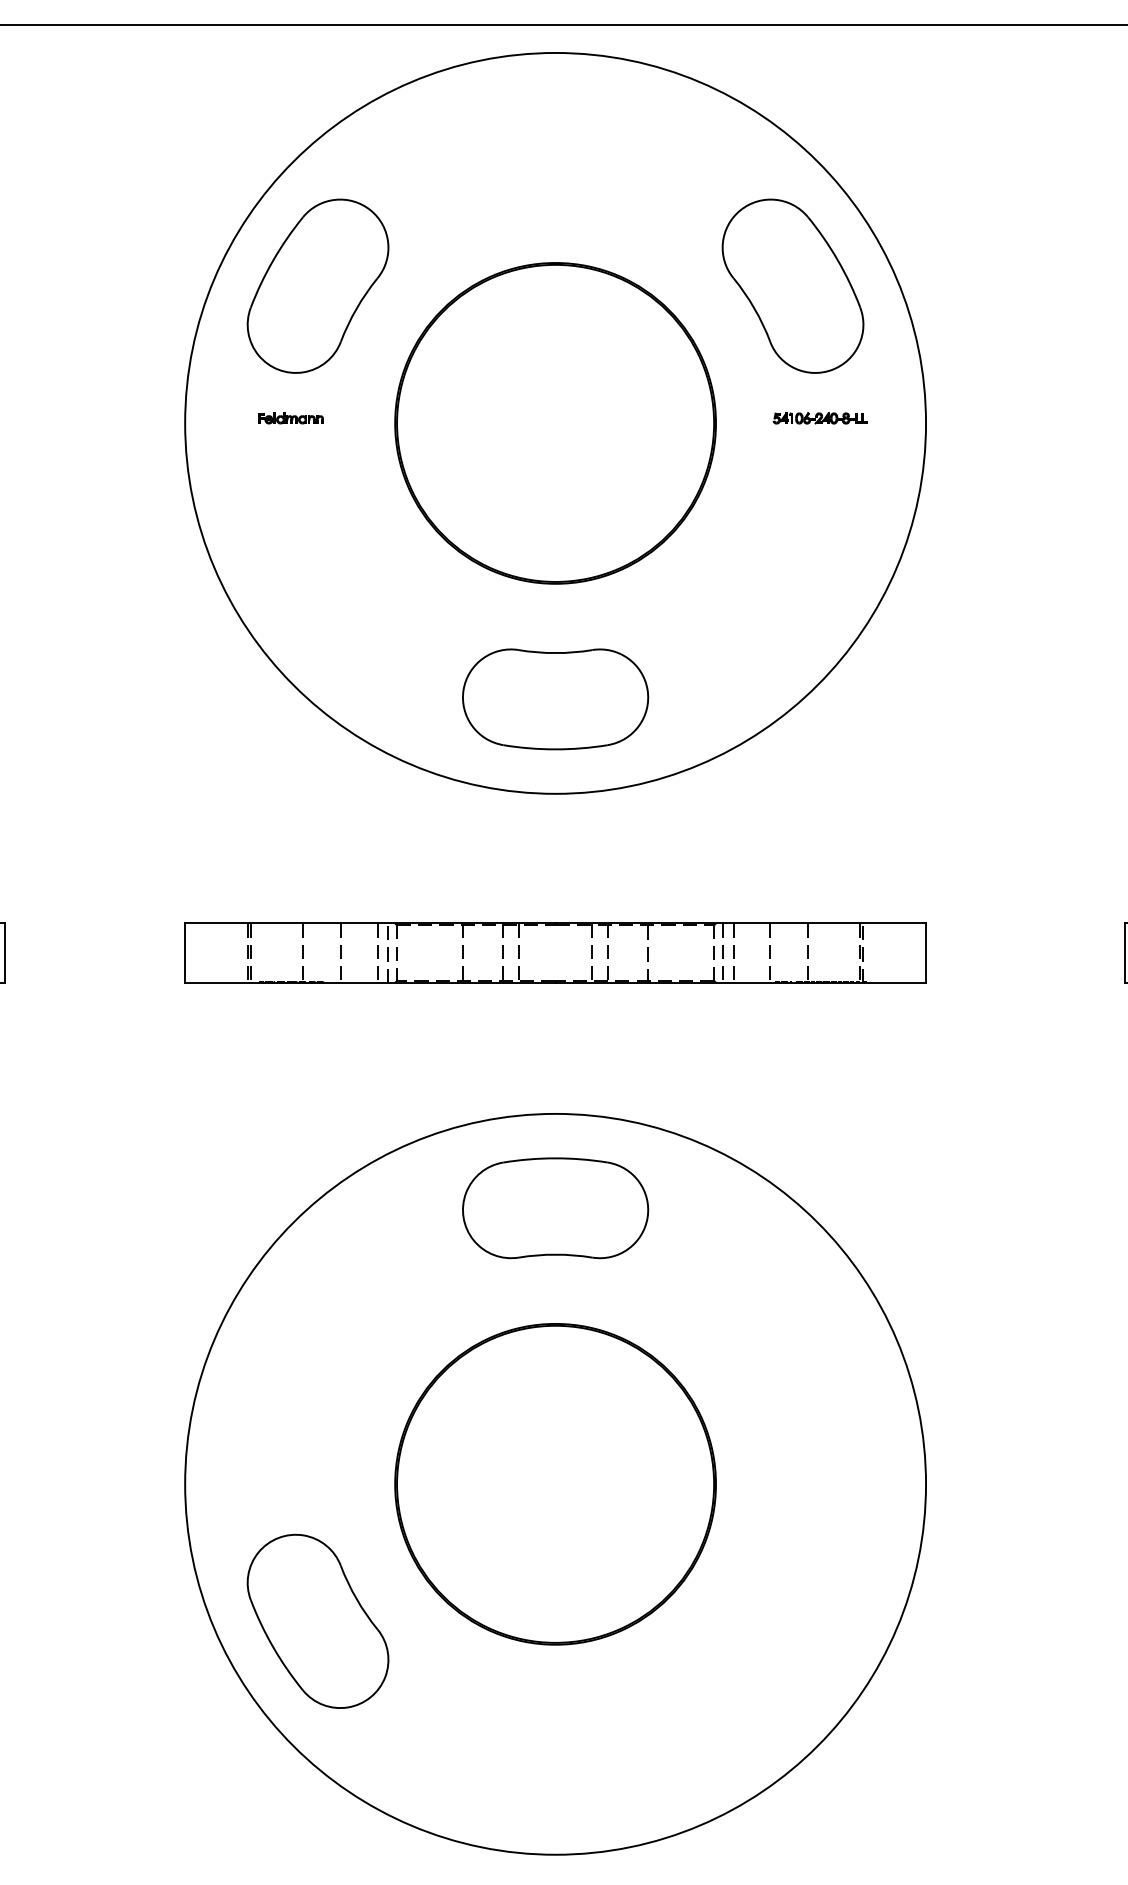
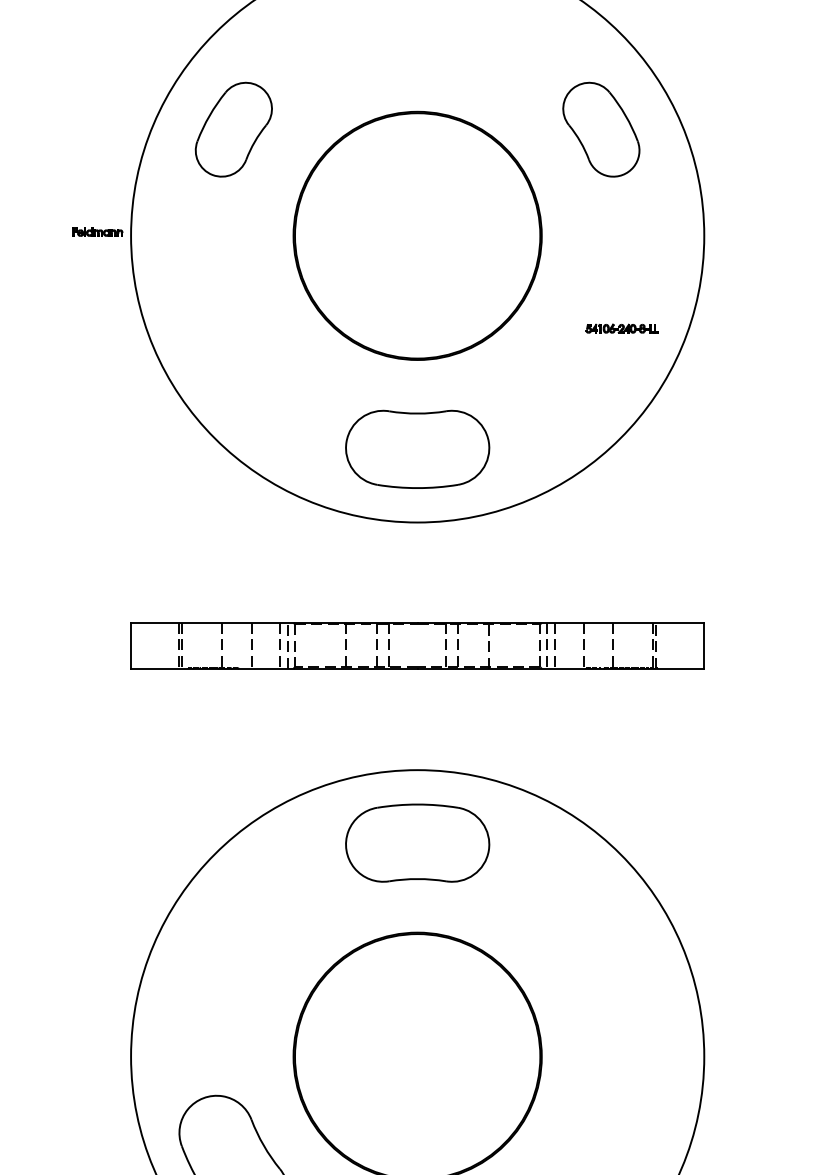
part: (317, 285) -> (233, 129), size x0.7
part: (792, 285) -> (600, 129), size x0.7
part: (290, 418) -> (97, 232), moved
part: (819, 418) -> (621, 328), moved

